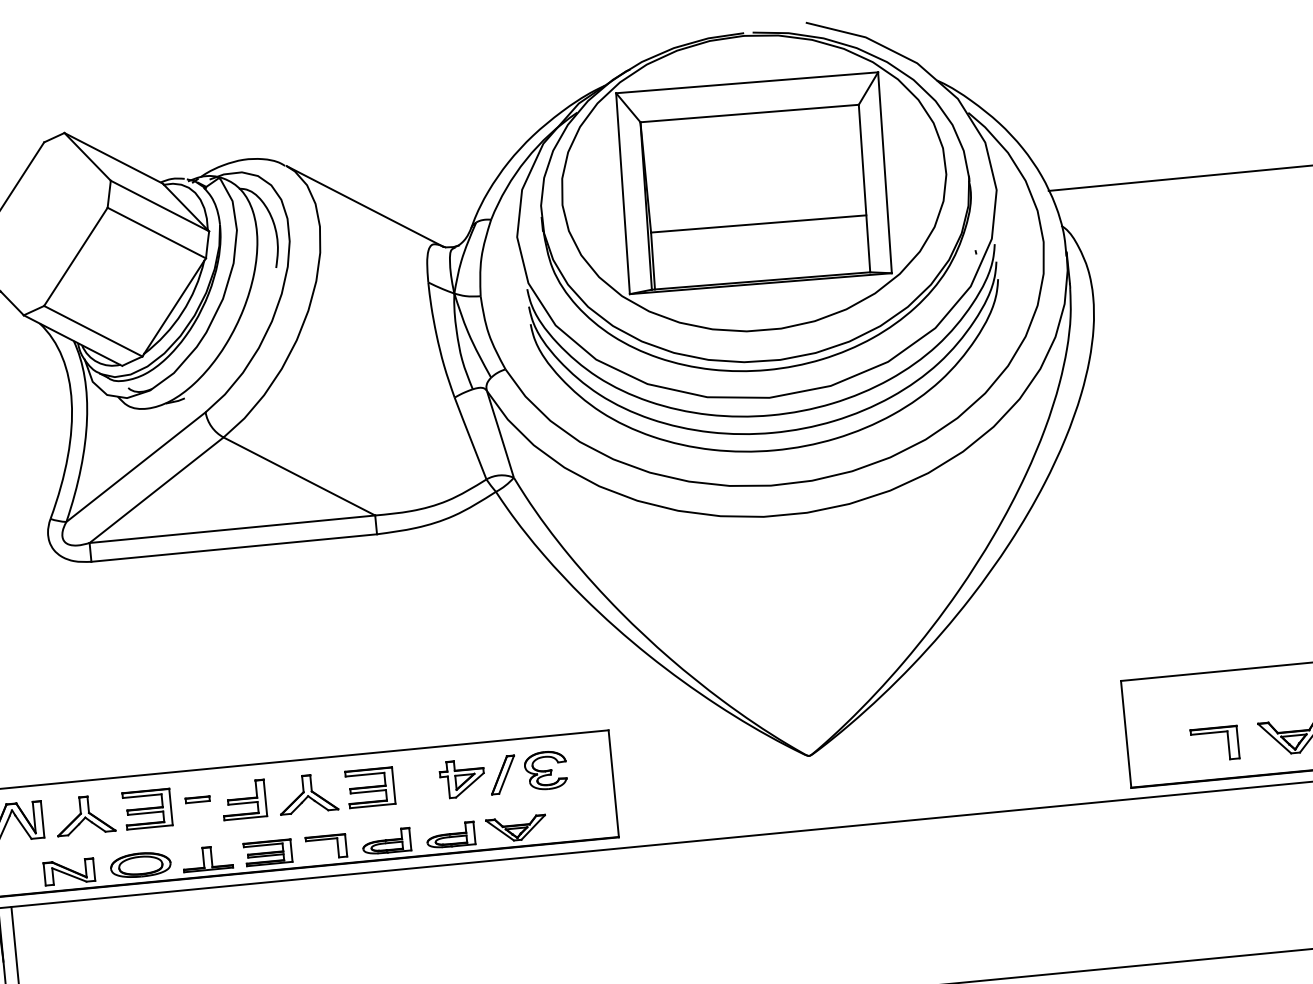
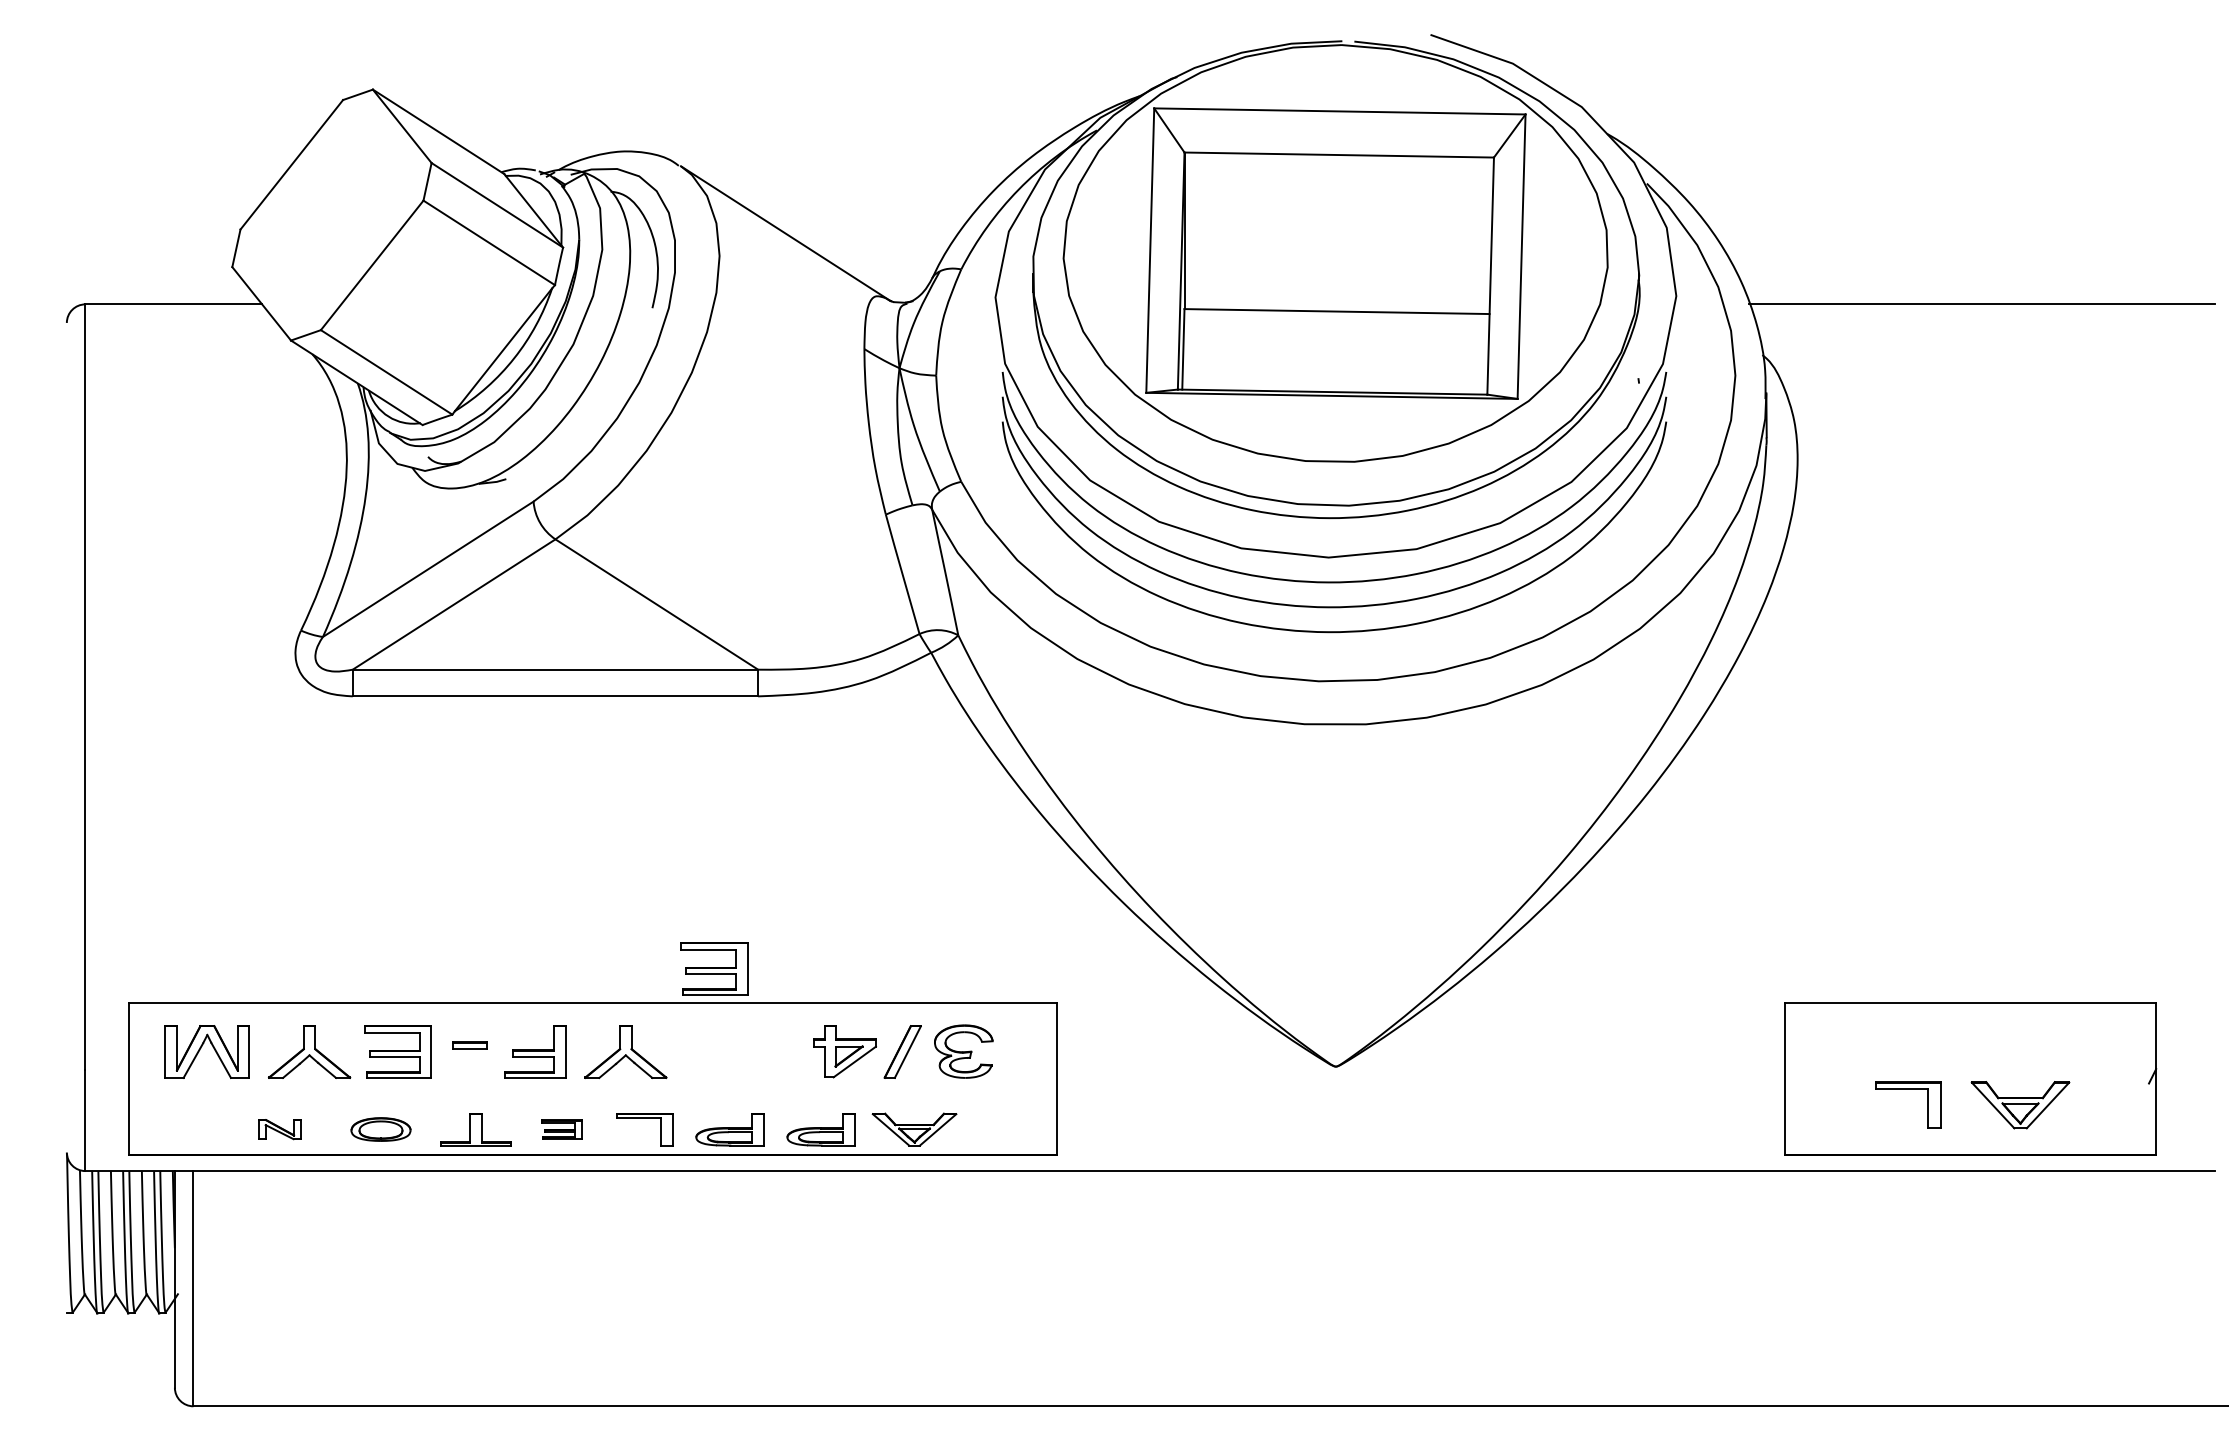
part: (370, 787) -> (714, 968), moved
part: (267, 852) -> (561, 1129), size x0.6
part: (140, 865) -> (380, 1129), size x0.7
part: (69, 871) -> (279, 1129), size x0.6

